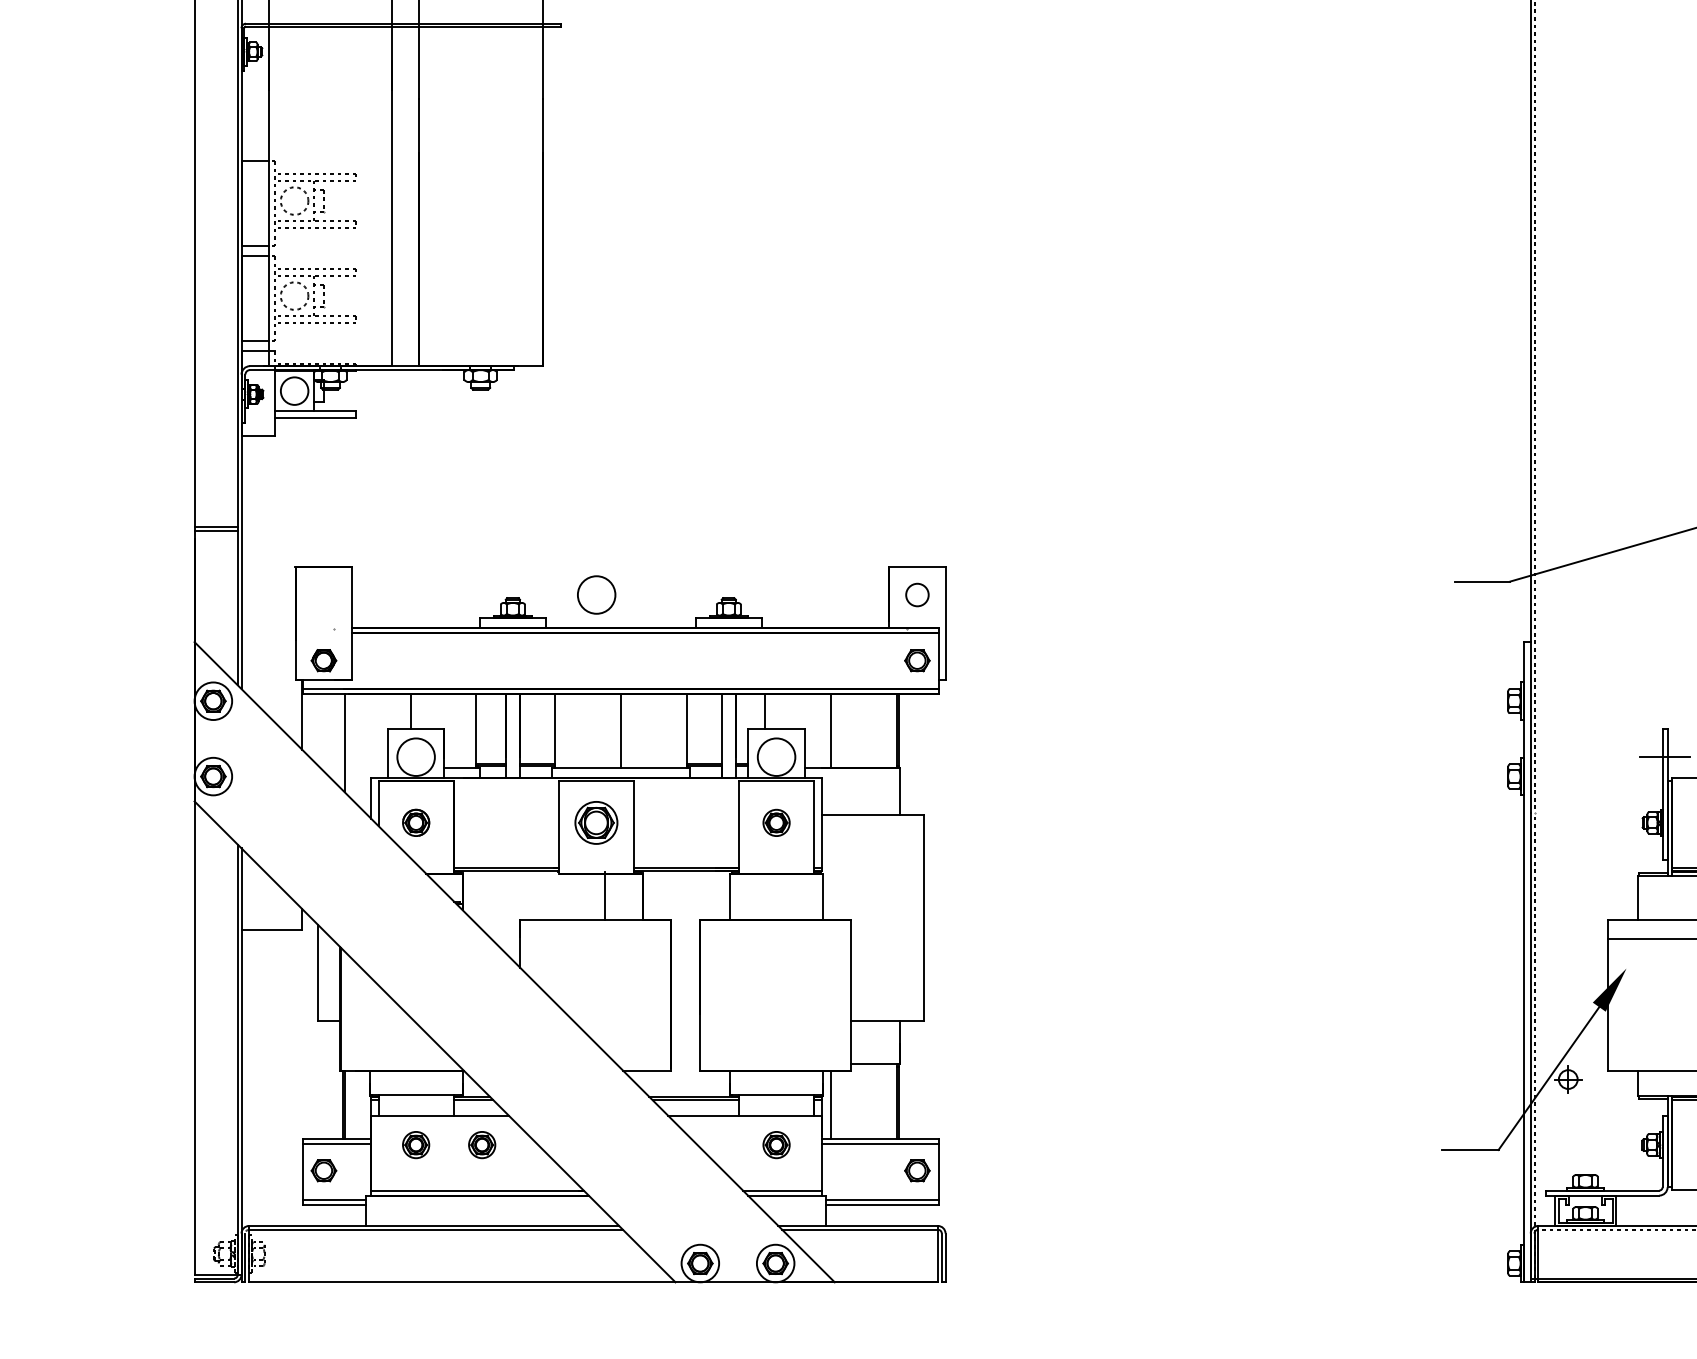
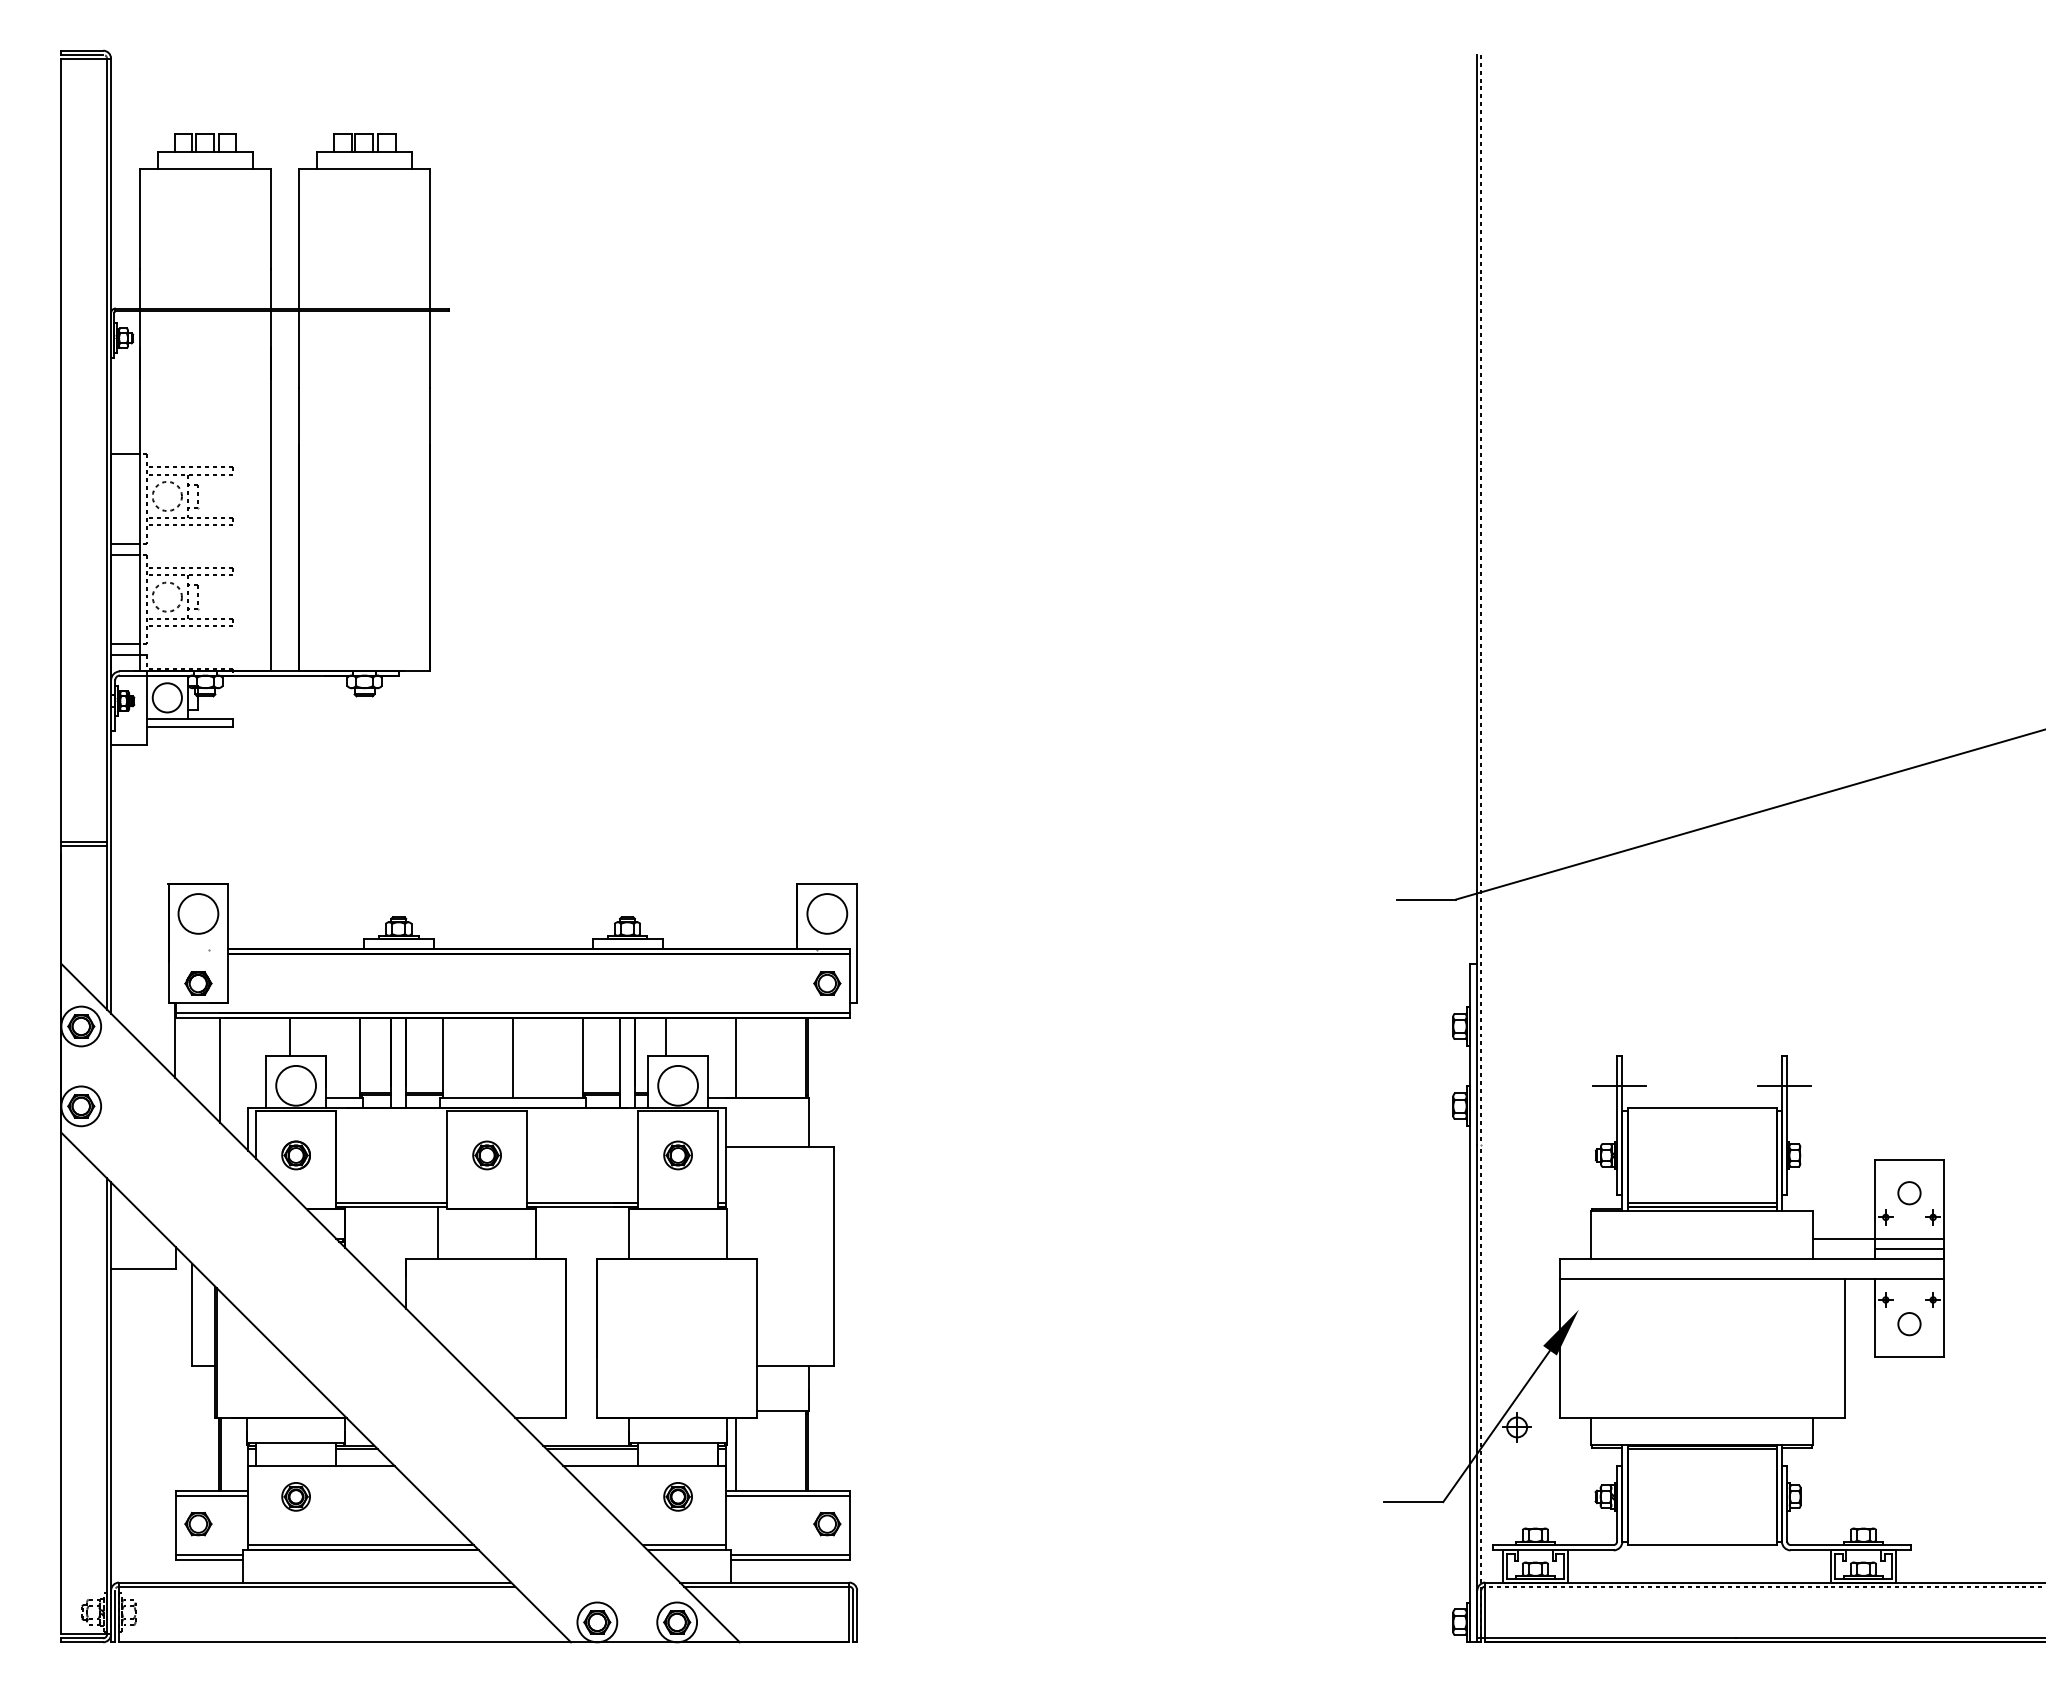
circle: (596, 594) -> (198, 913), moved
circle: (917, 594) -> (827, 913), size x1.67
part: (595, 822) -> (486, 1155), size x0.62
line: (605, 895) -> (437, 1232), moved
part: (481, 1144) -> (365, 1496), removed

